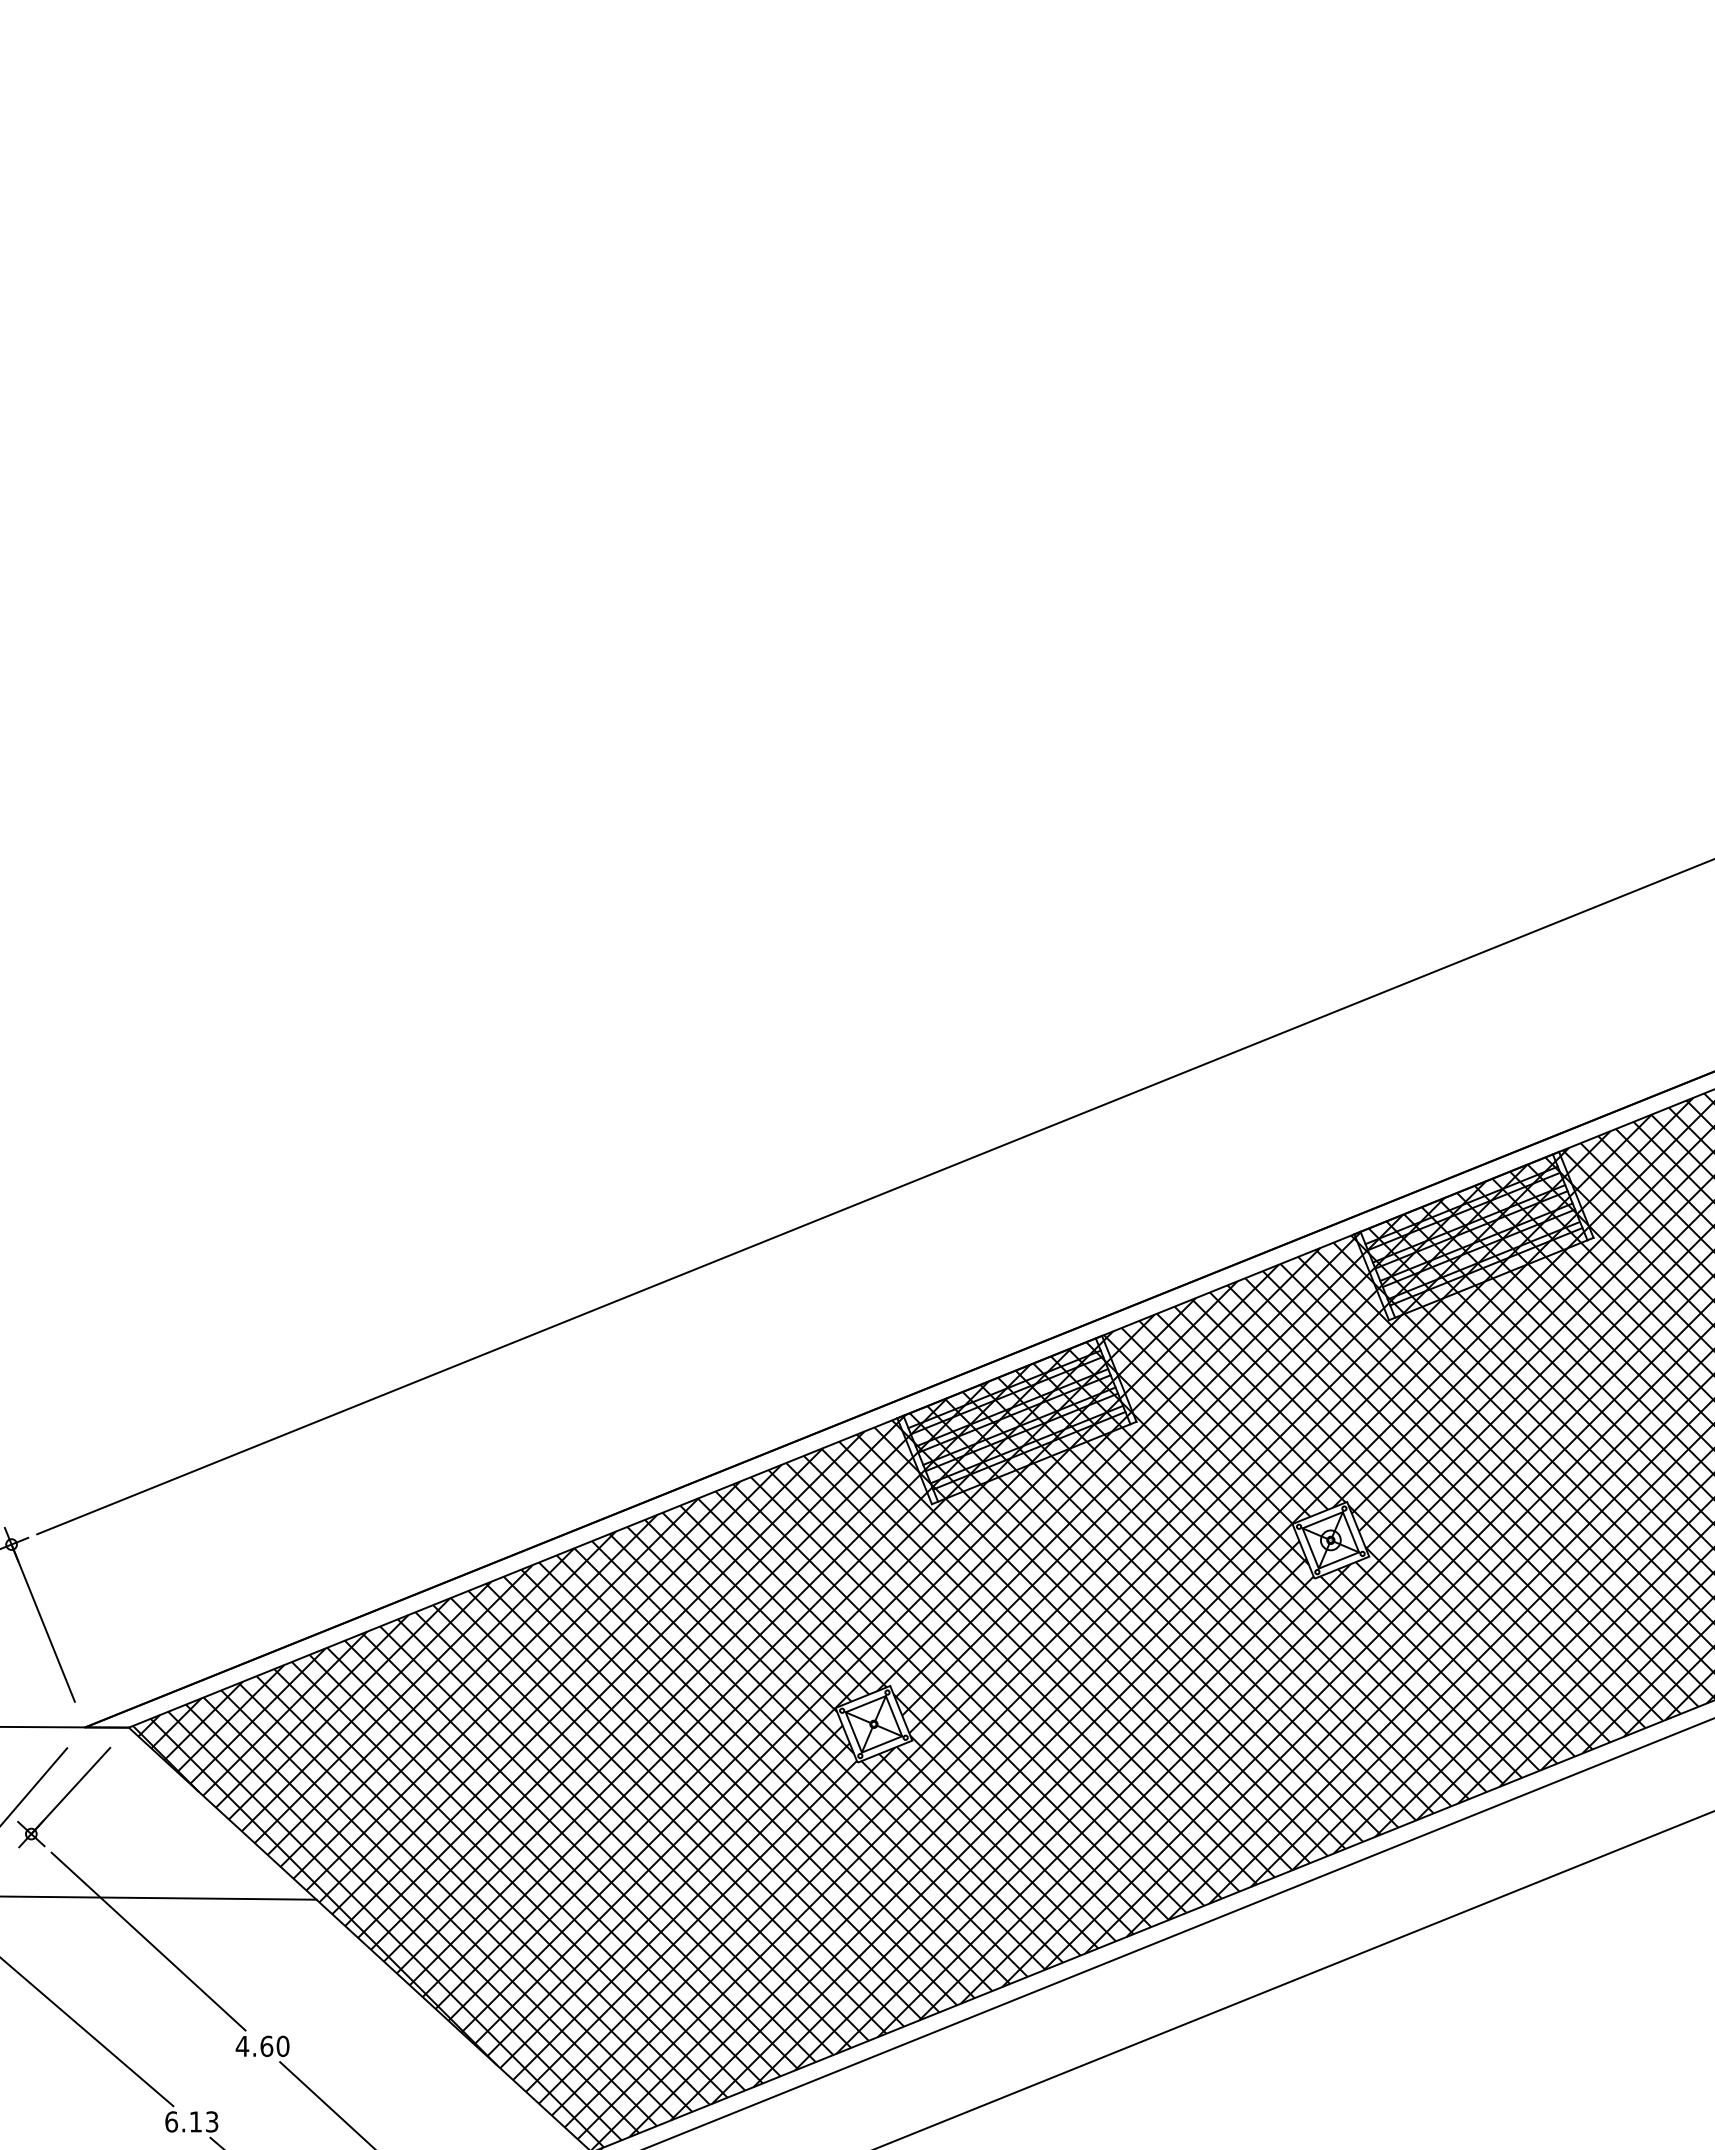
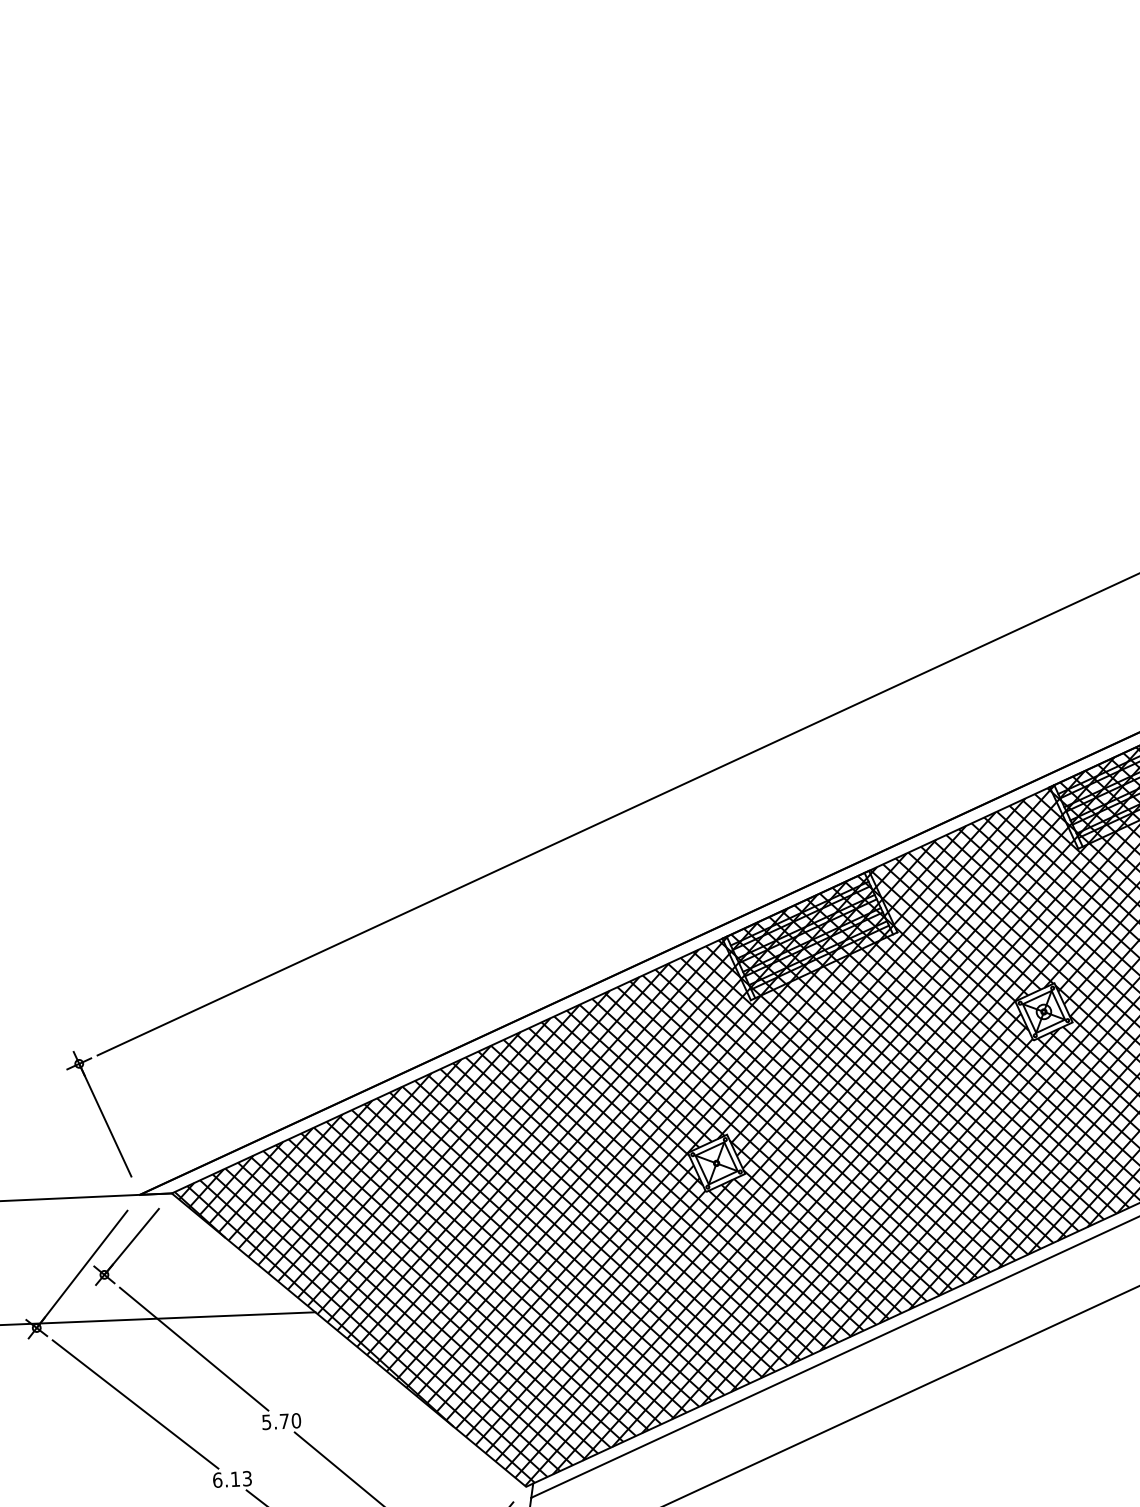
text: (254, 2046) -> (275, 1421), 4.60 -> 5.70

